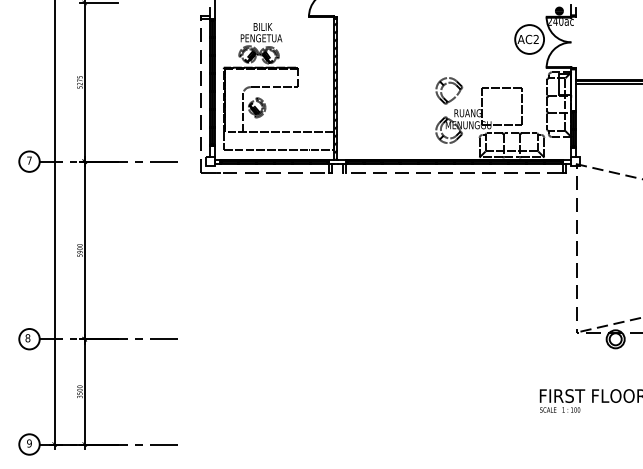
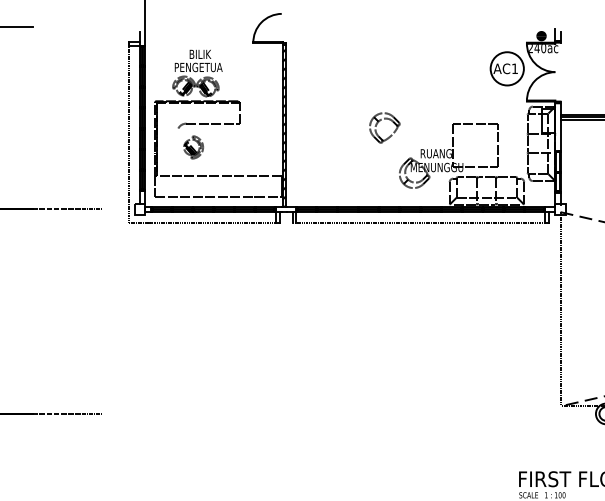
text: (535, 38) -> (514, 67), AC2 -> AC1
part: (445, 85) -> (380, 121), moved
line: (243, 112) -> (177, 152), removed

